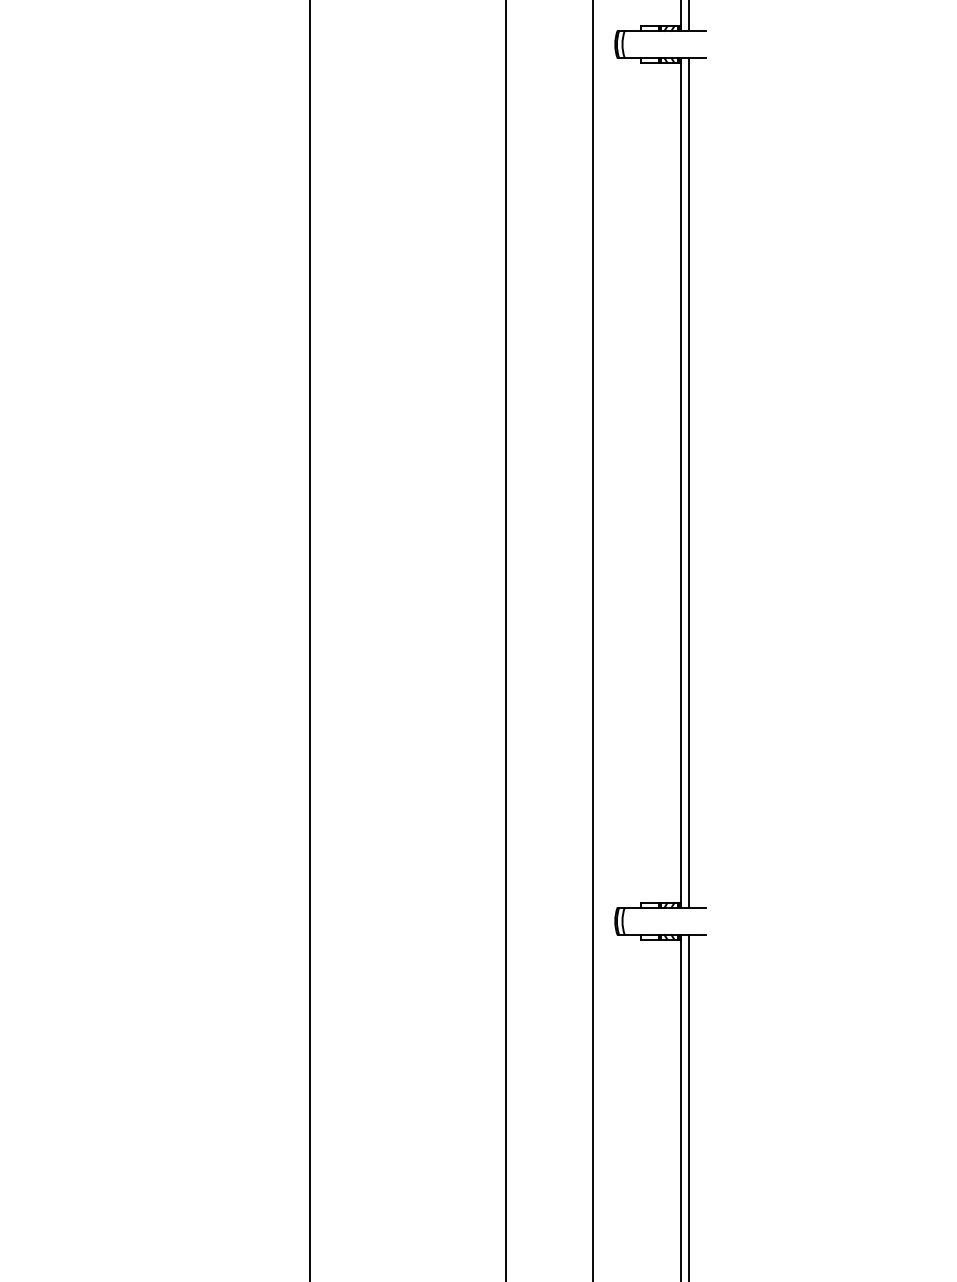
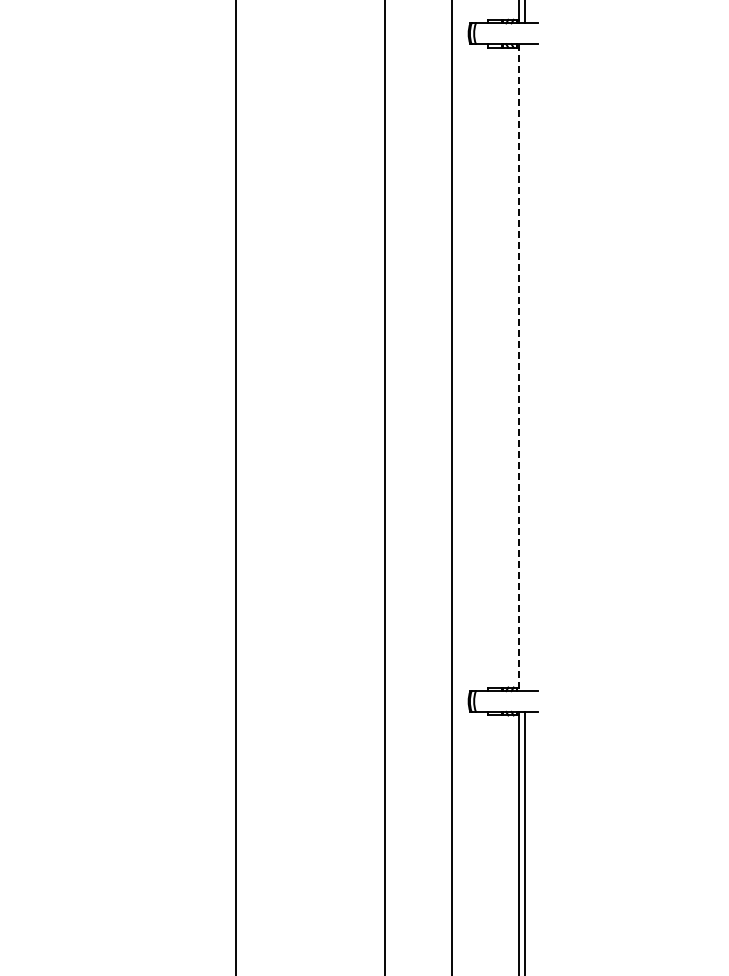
line: (689, 482) -> (525, 367), removed
line: (680, 484) -> (518, 368), solid -> dashed

